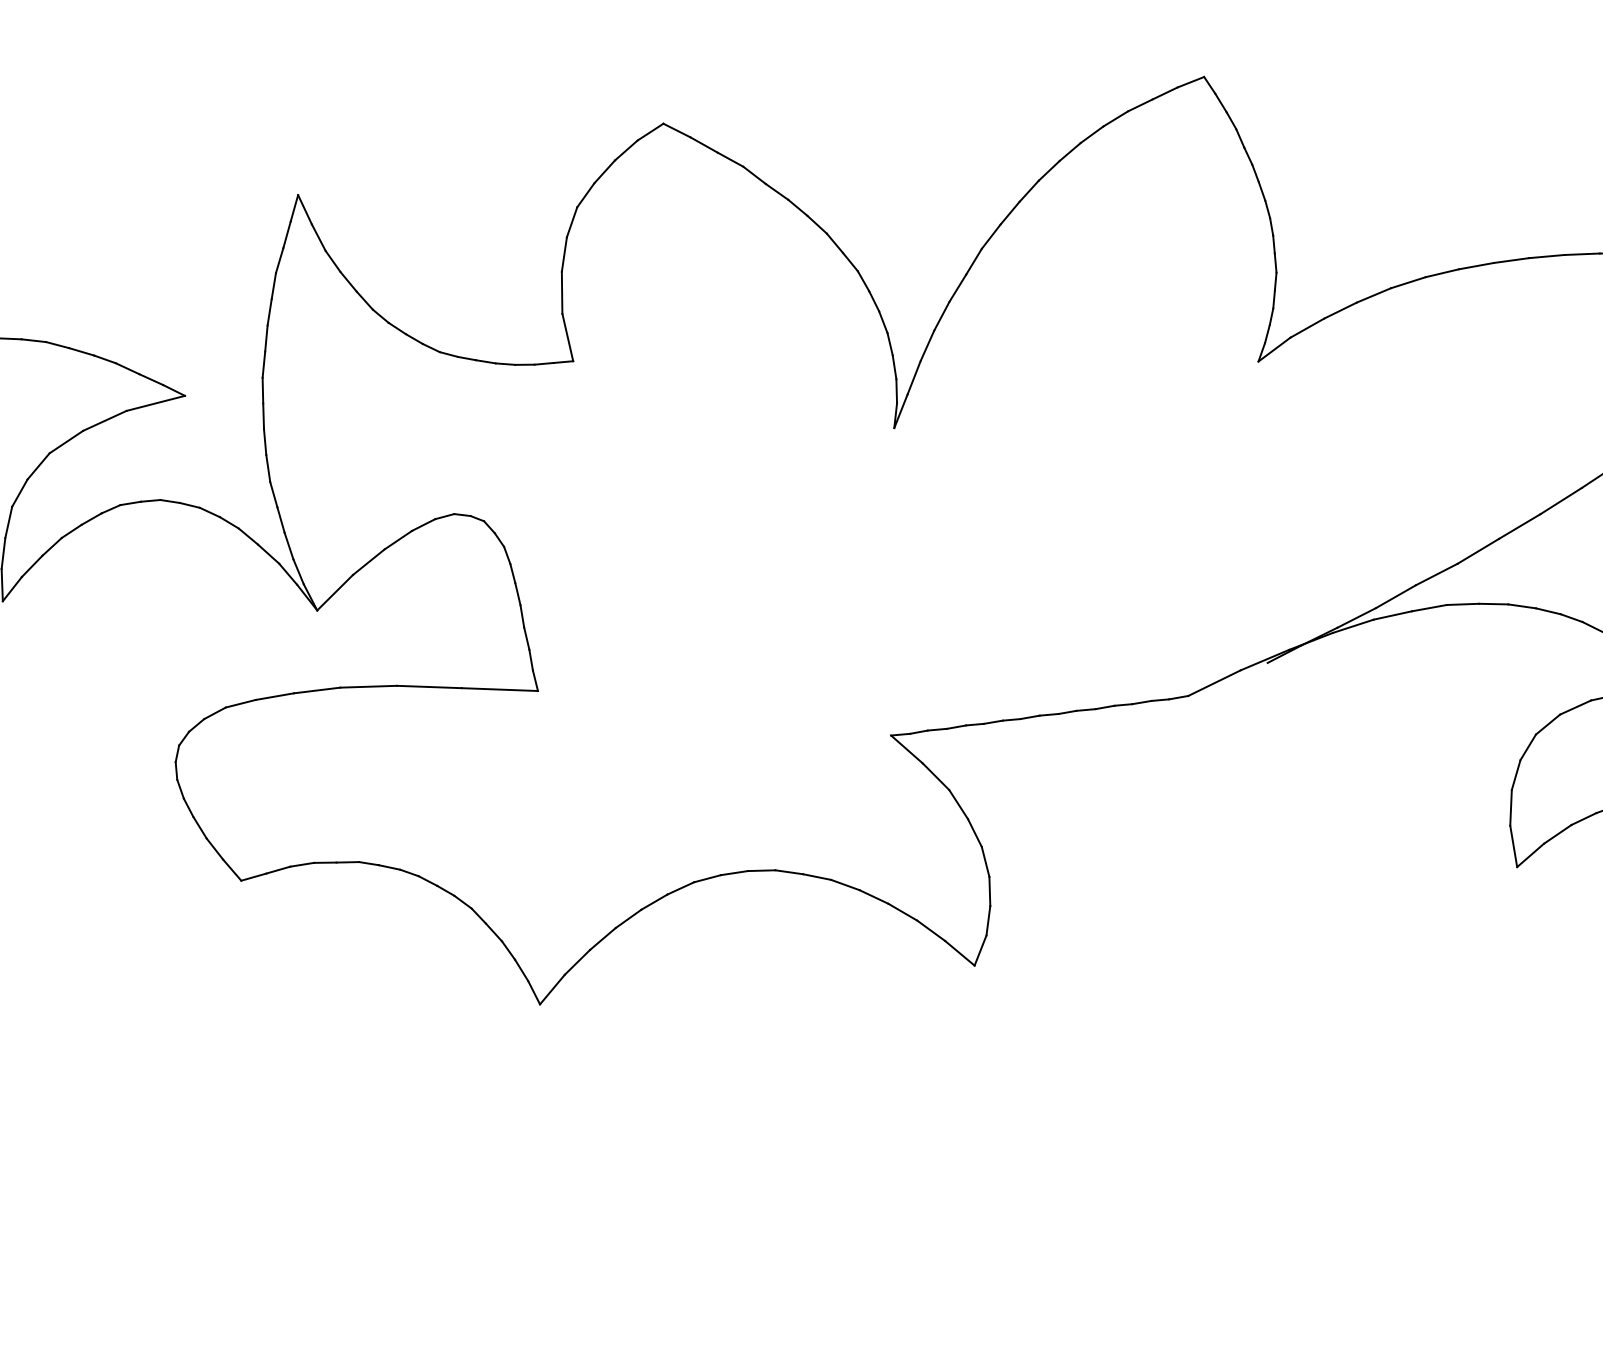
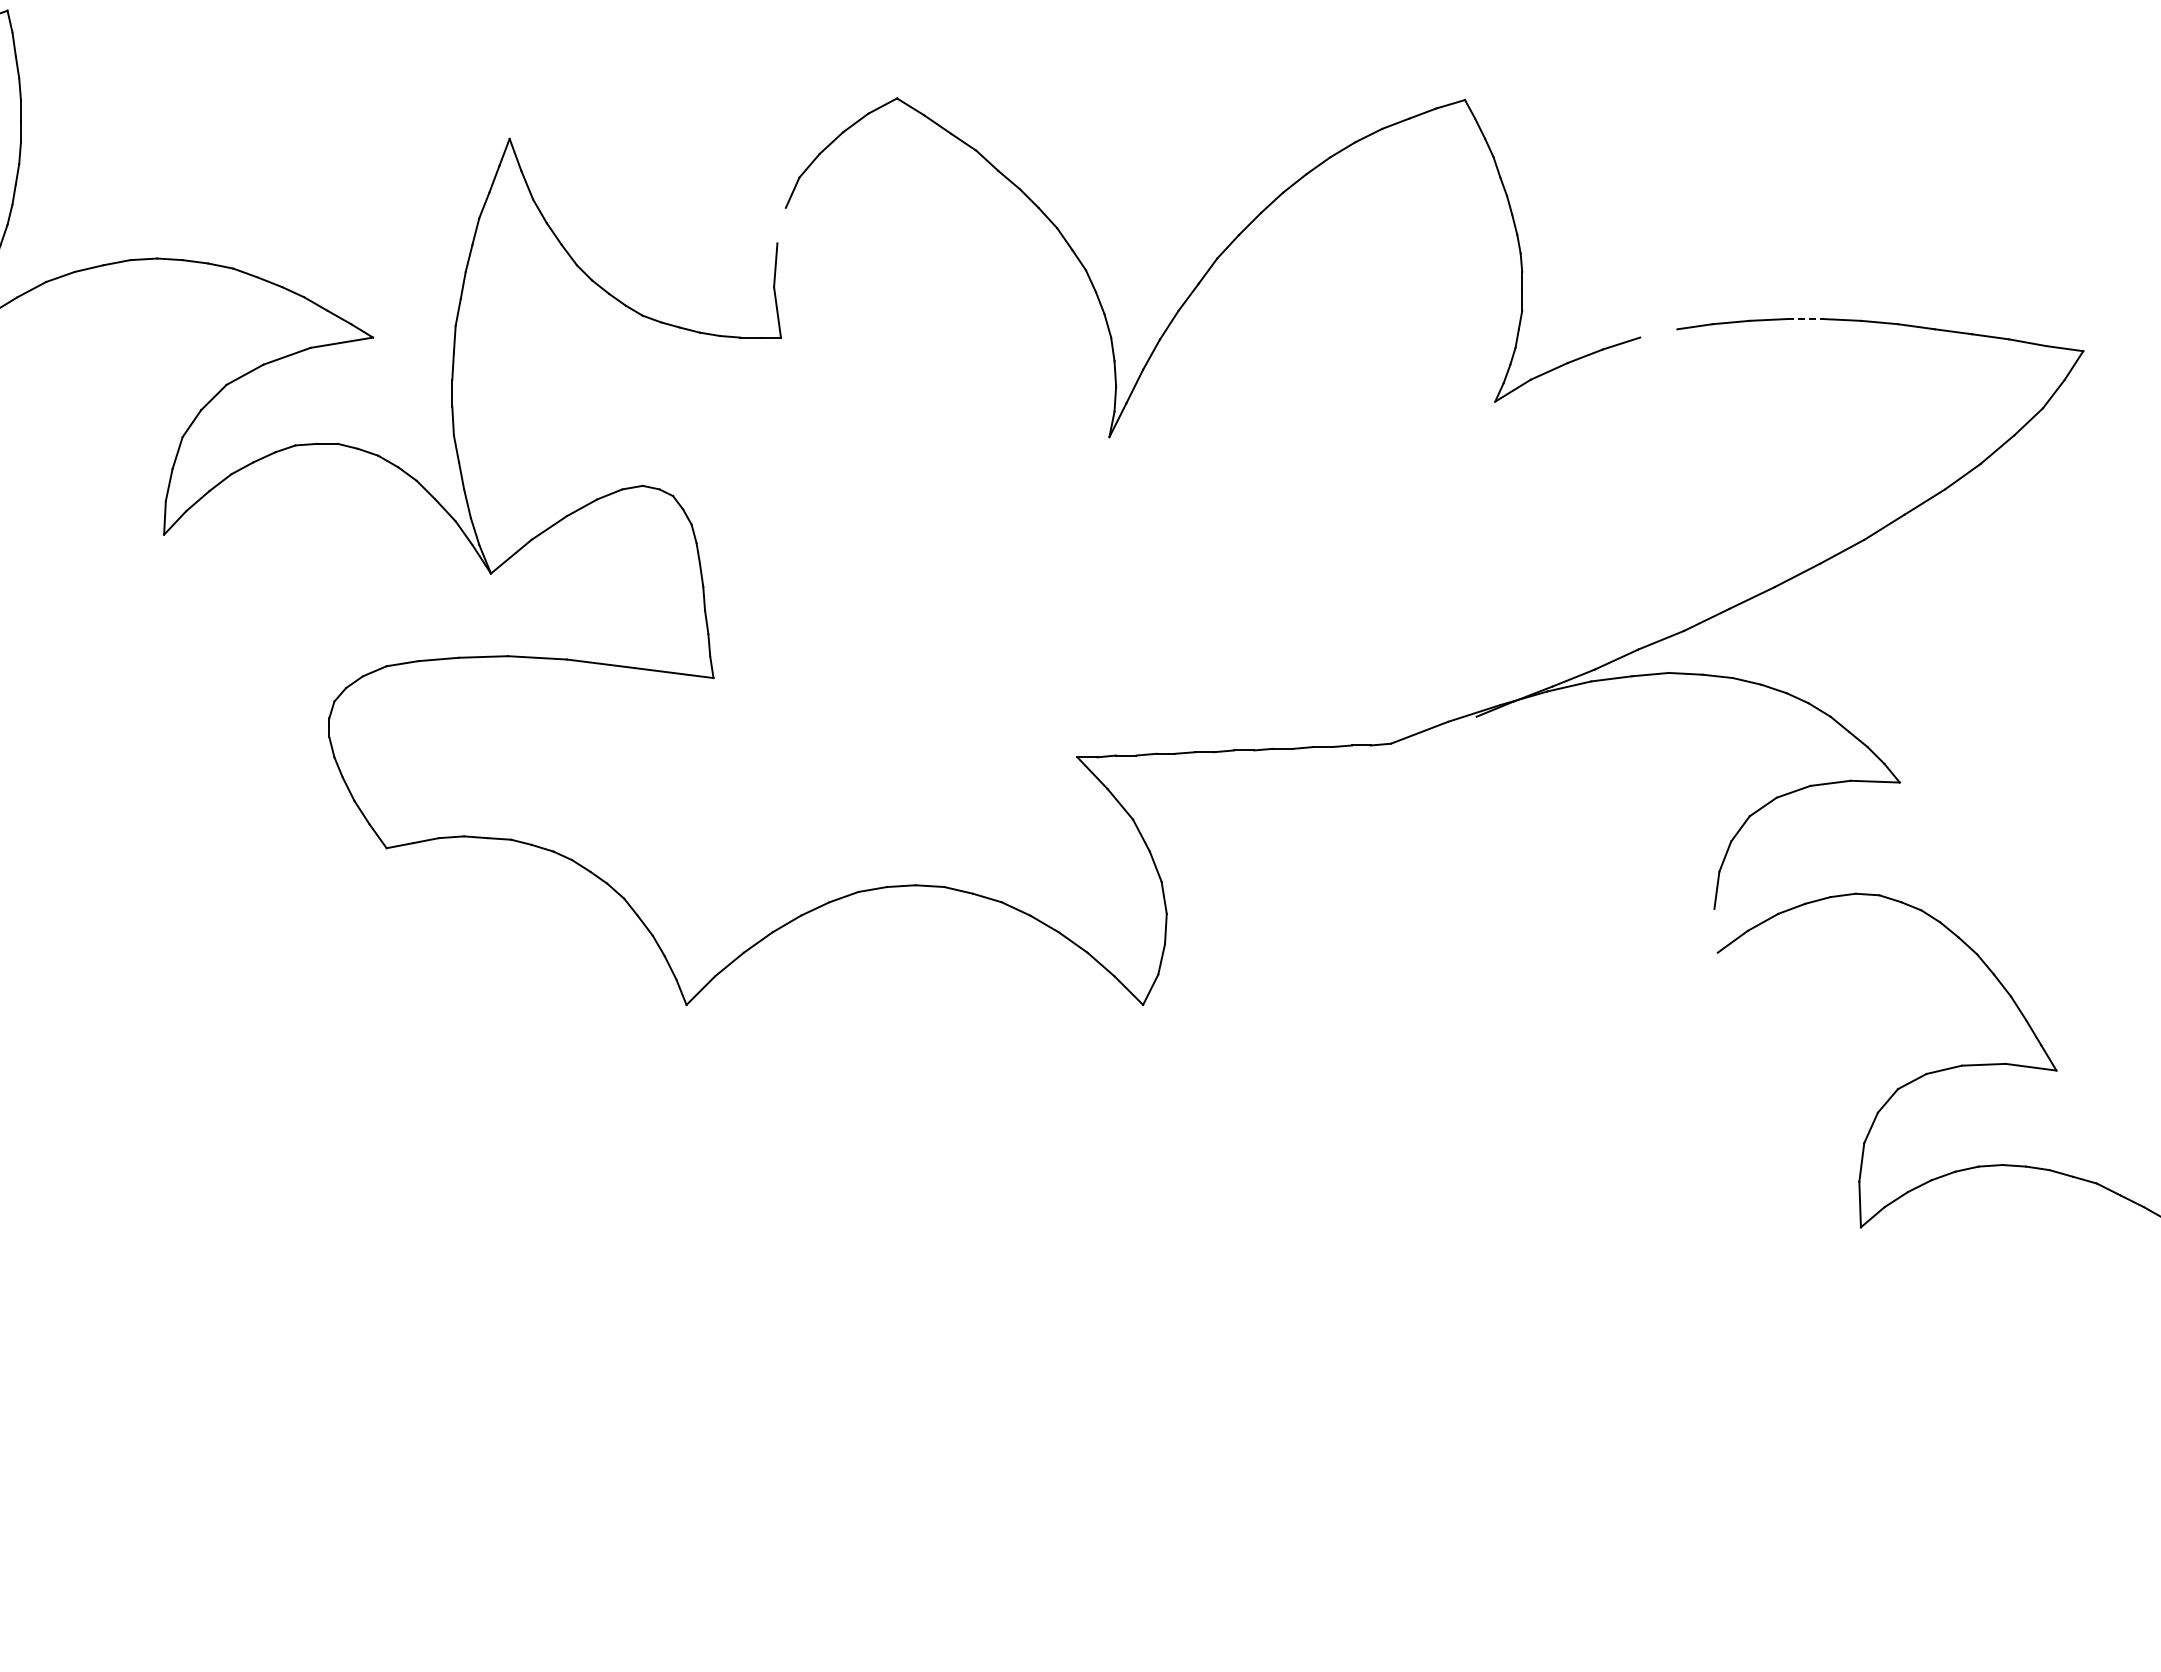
line: (564, 254) -> (781, 225), removed
line: (1546, 256) -> (1805, 319), solid -> dashed
line: (1408, 282) -> (1658, 333), removed
line: (1513, 846) -> (1715, 930), removed

